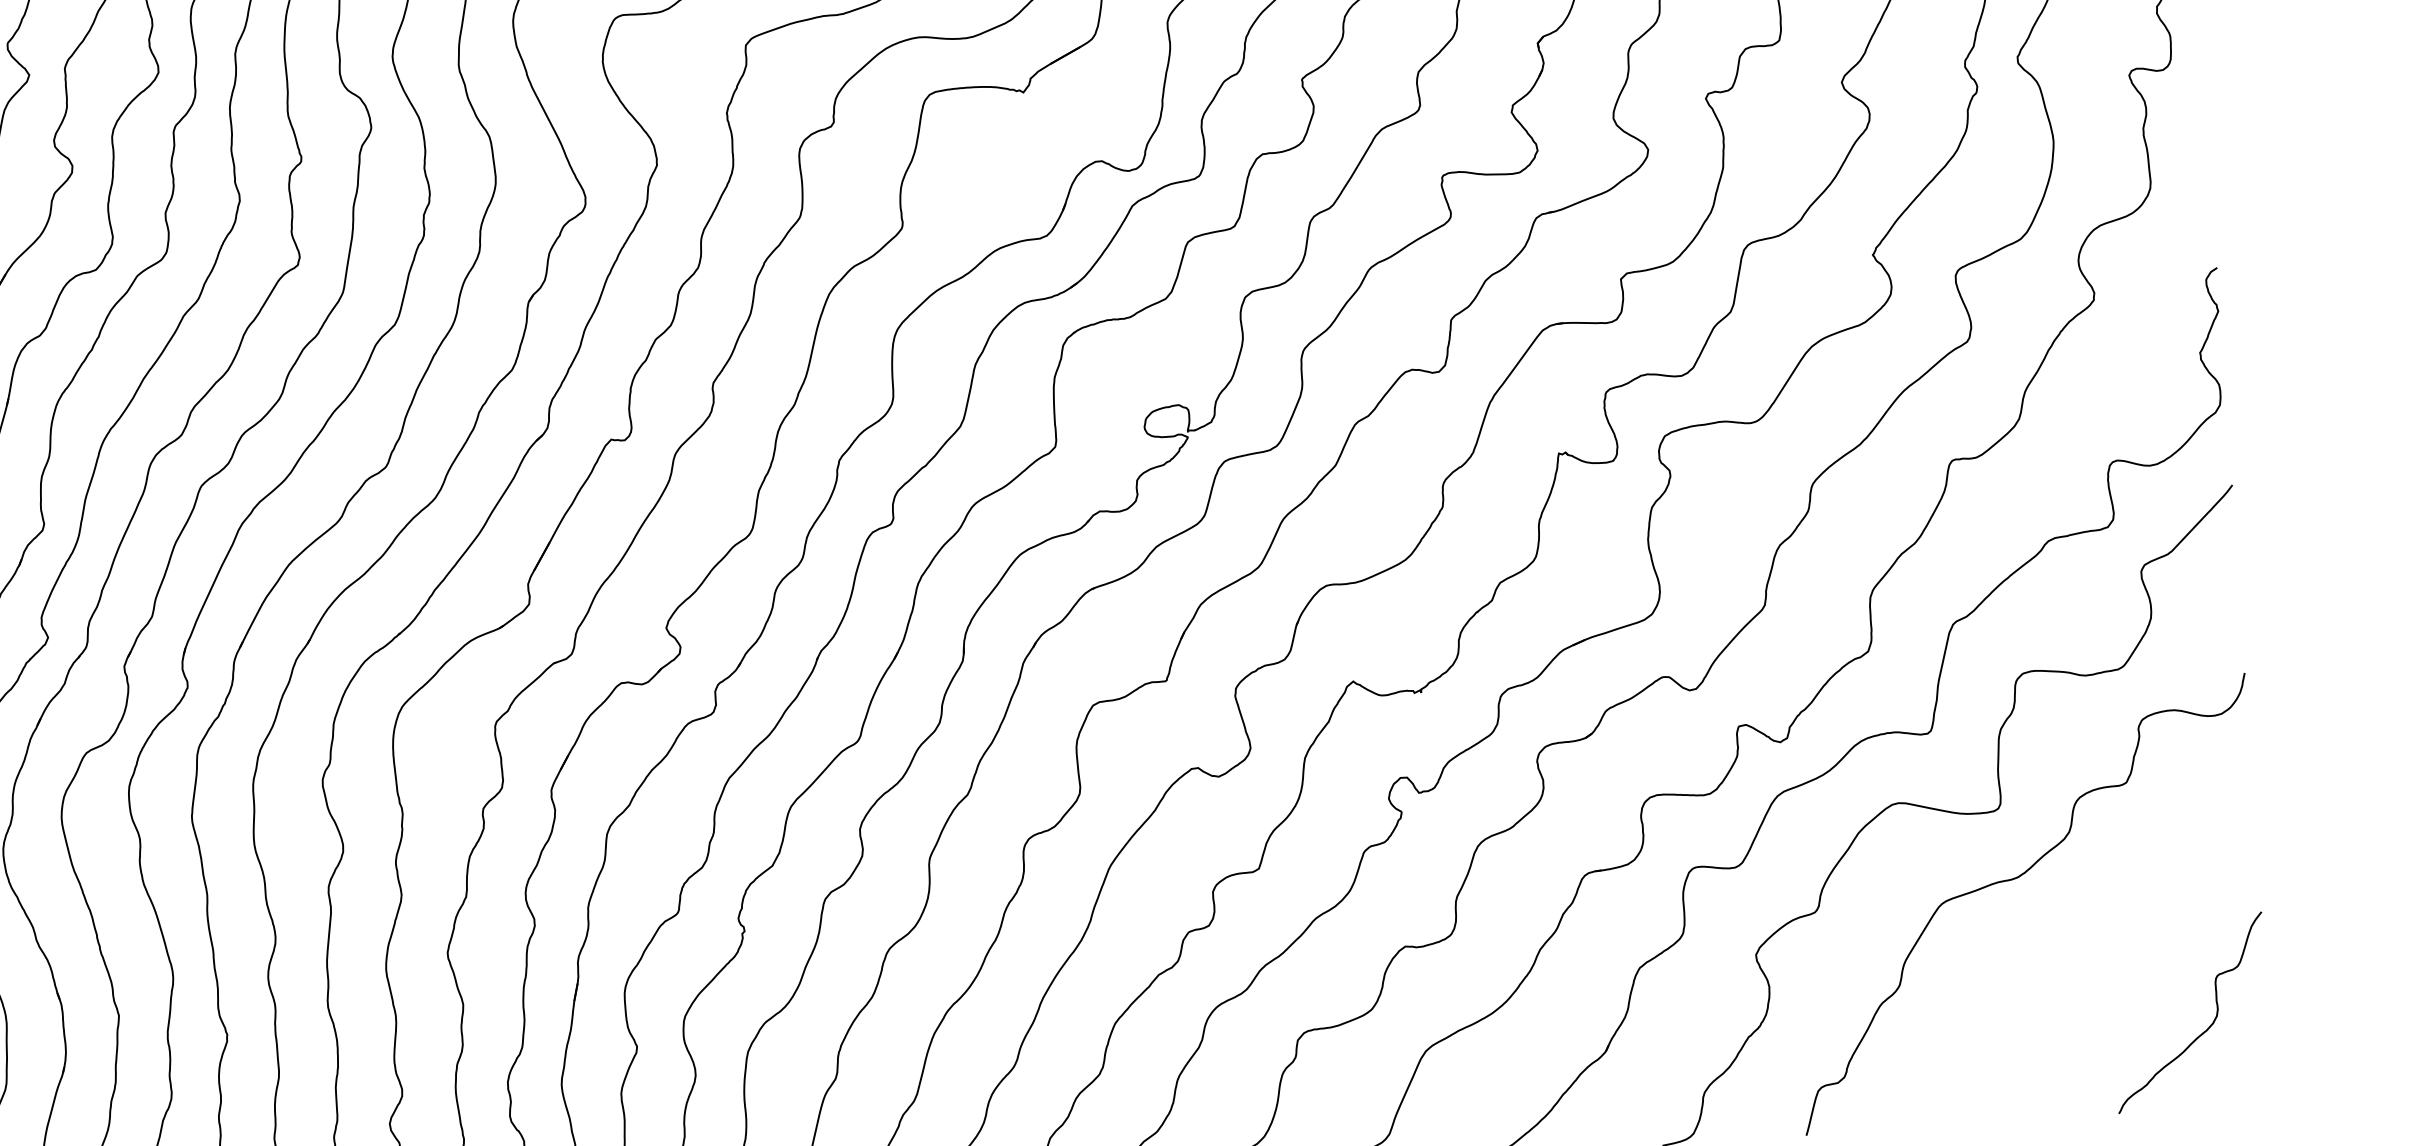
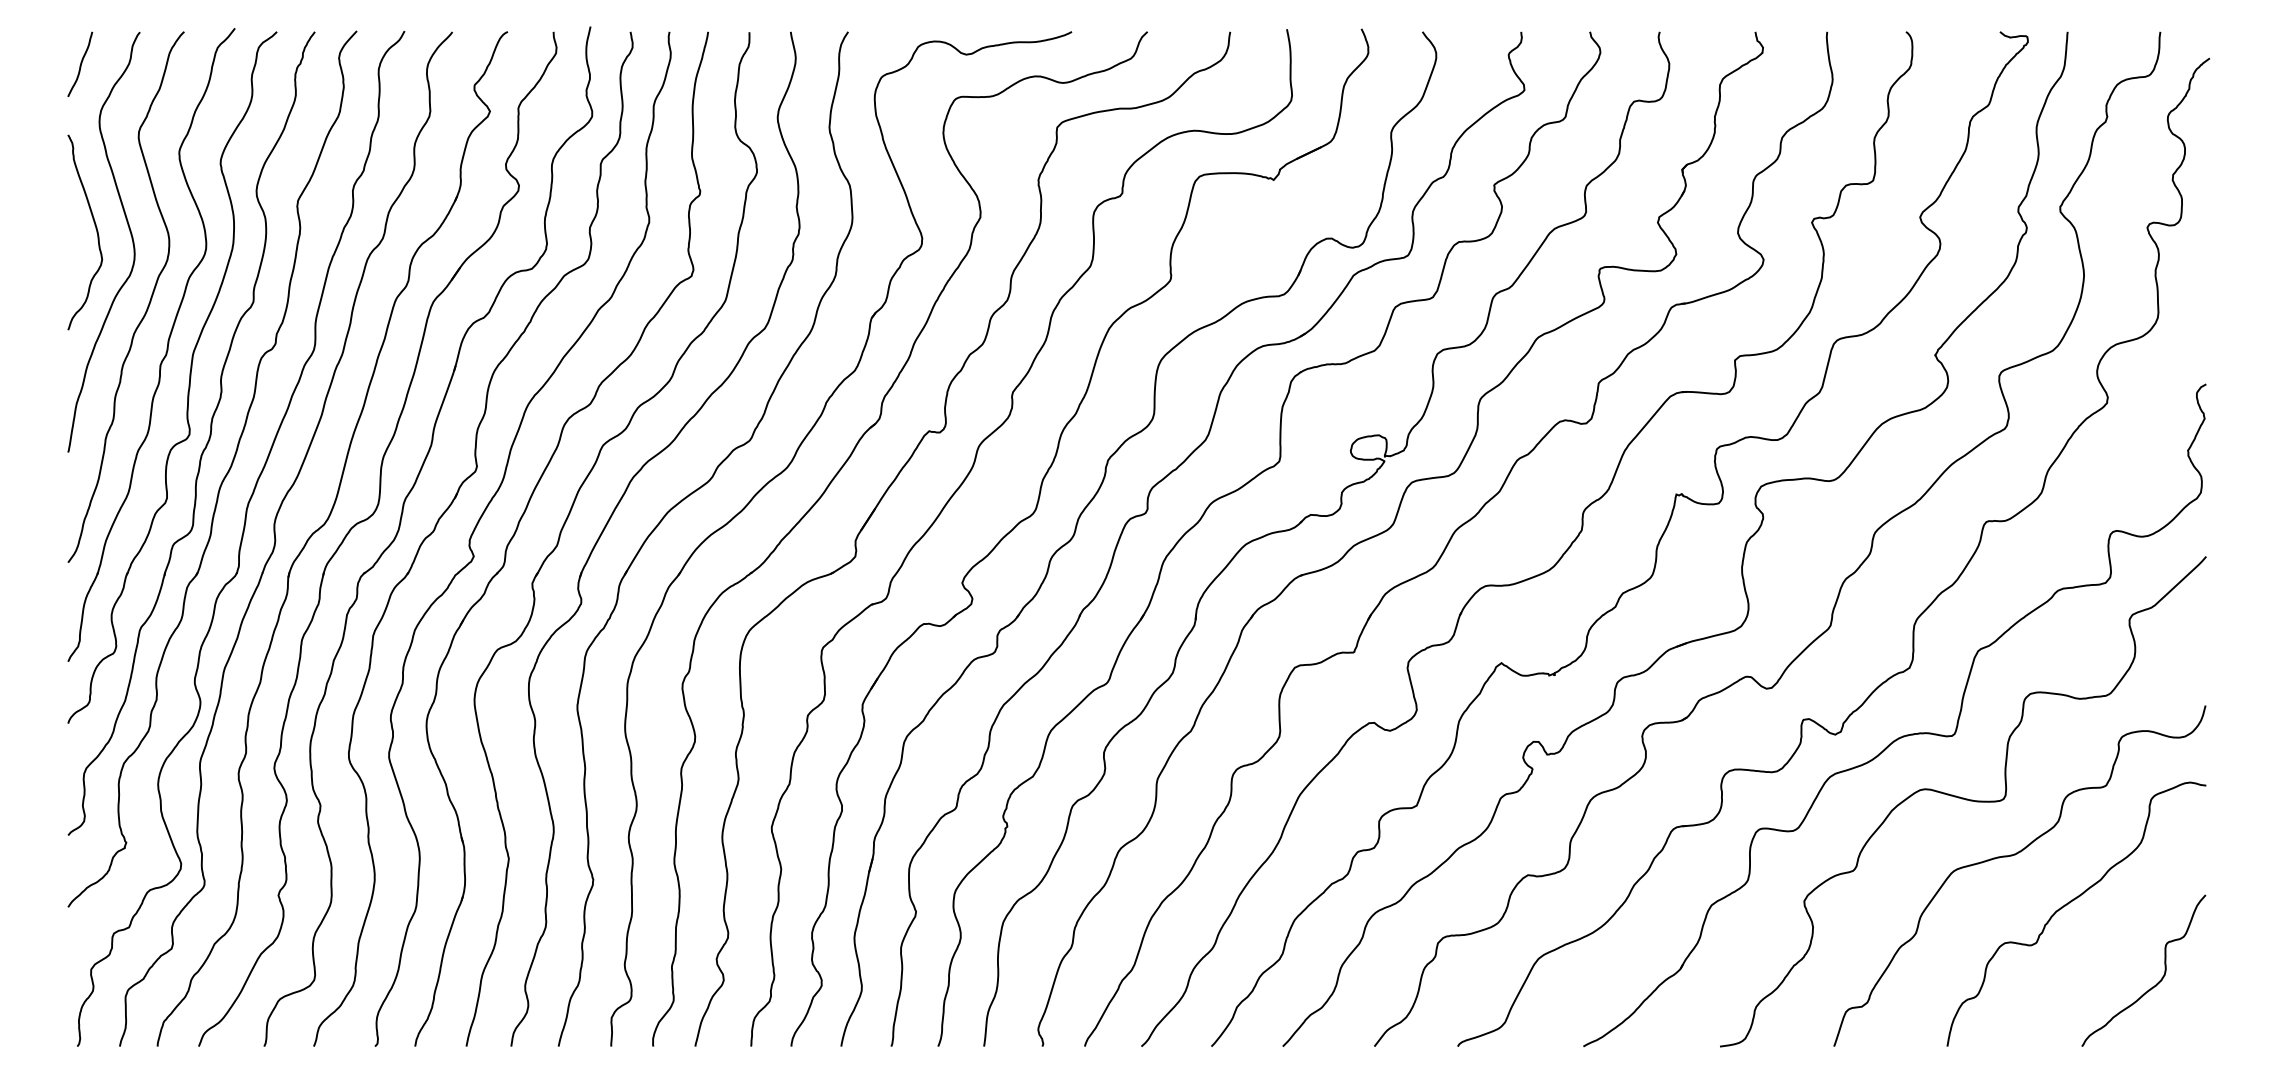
curve: (2089, 935) -> (2068, 904), added

